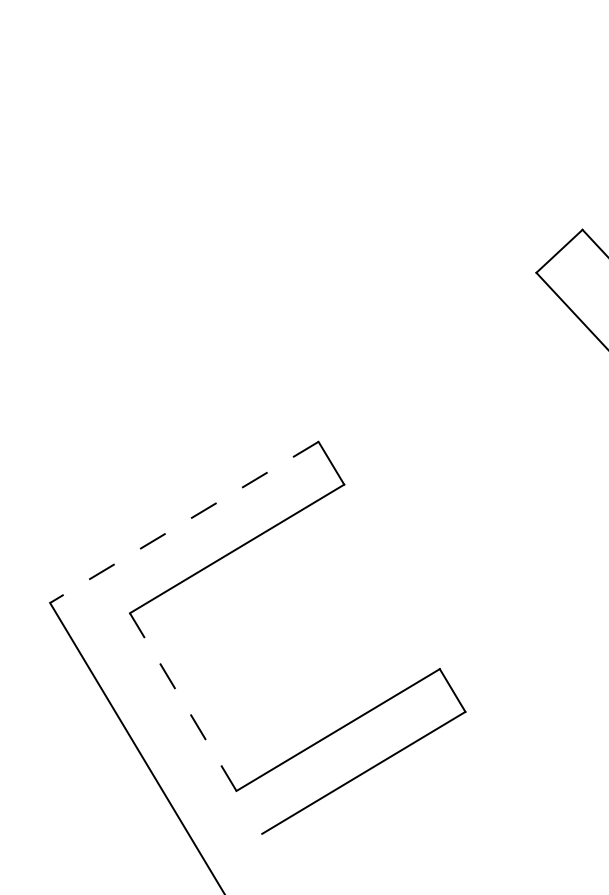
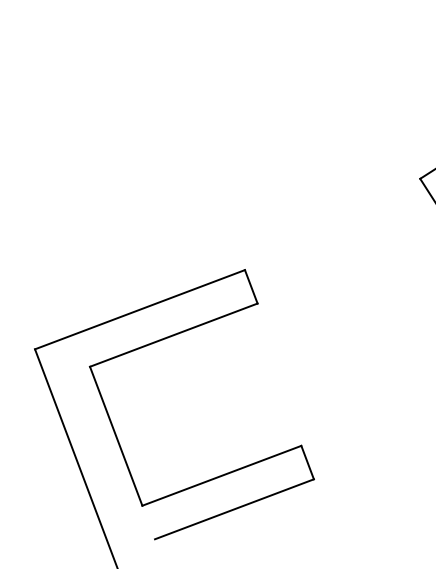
line: (184, 522) -> (140, 309), dashed -> solid
line: (183, 702) -> (116, 436), dashed -> solid

